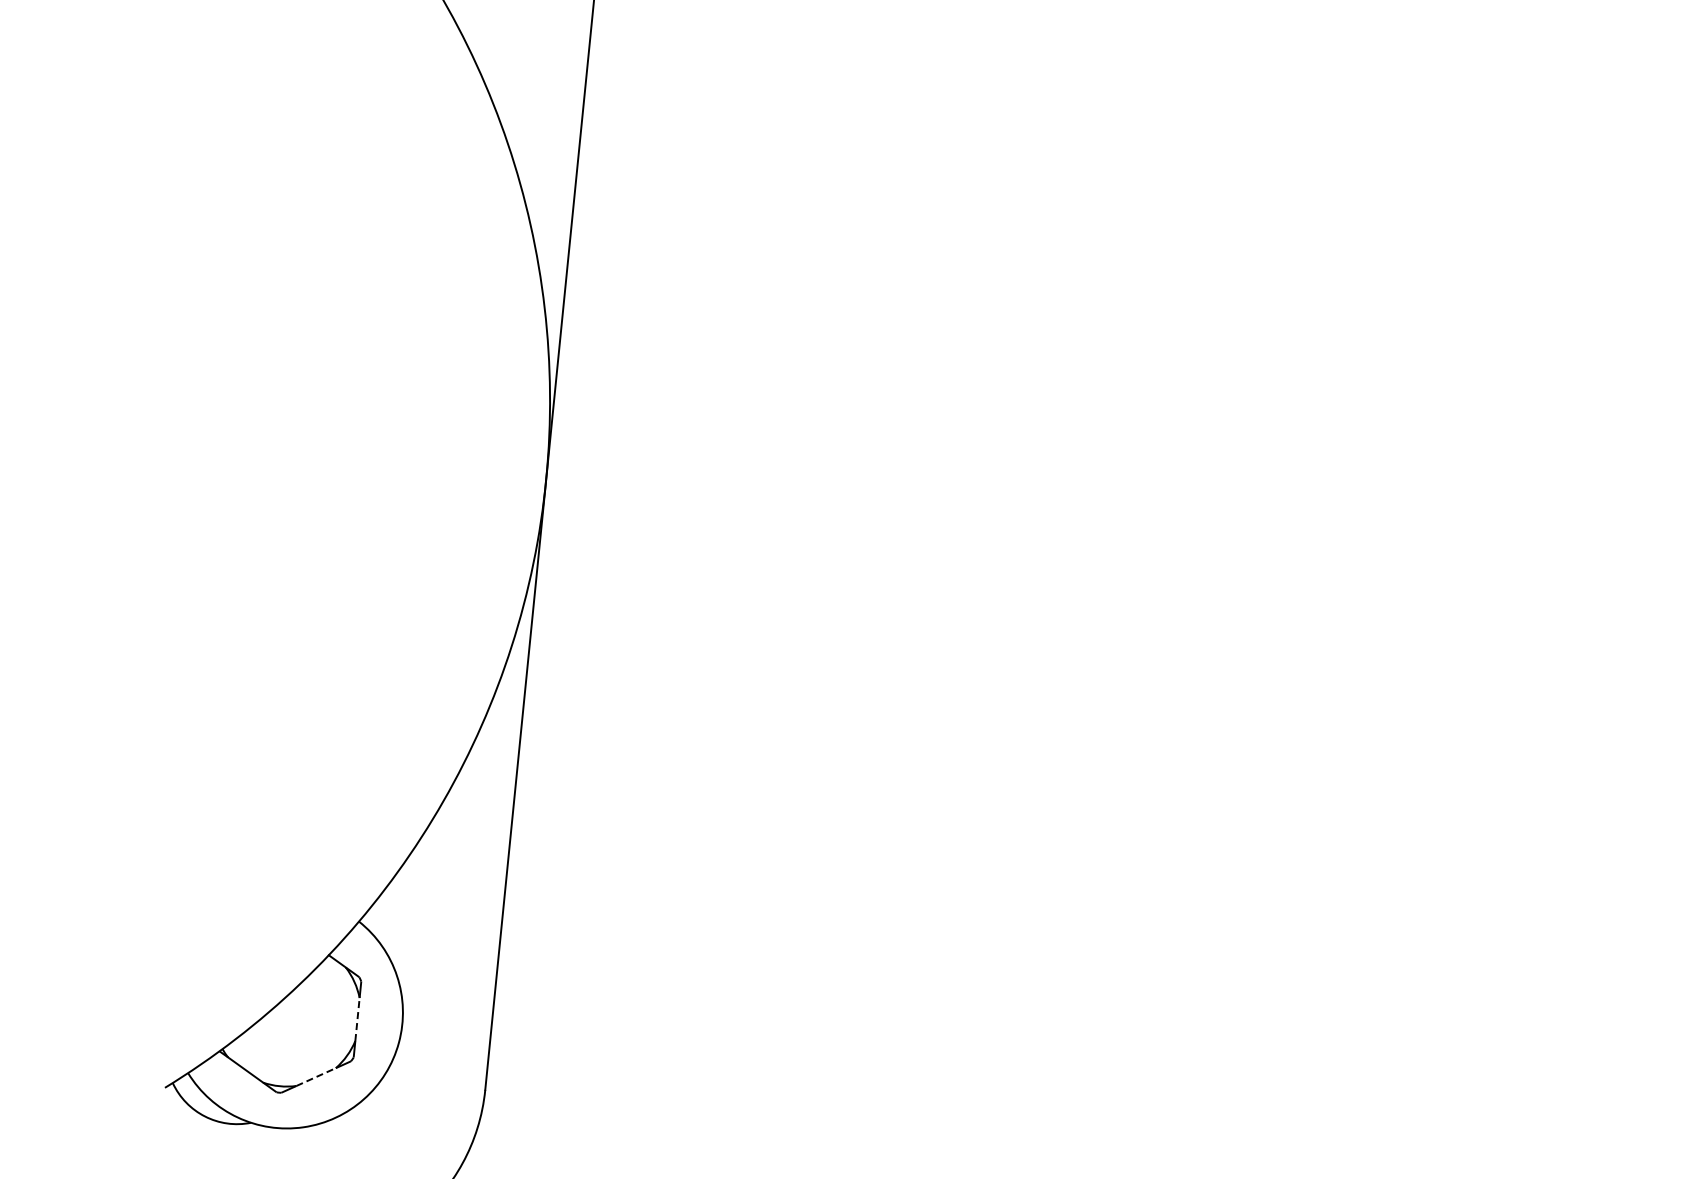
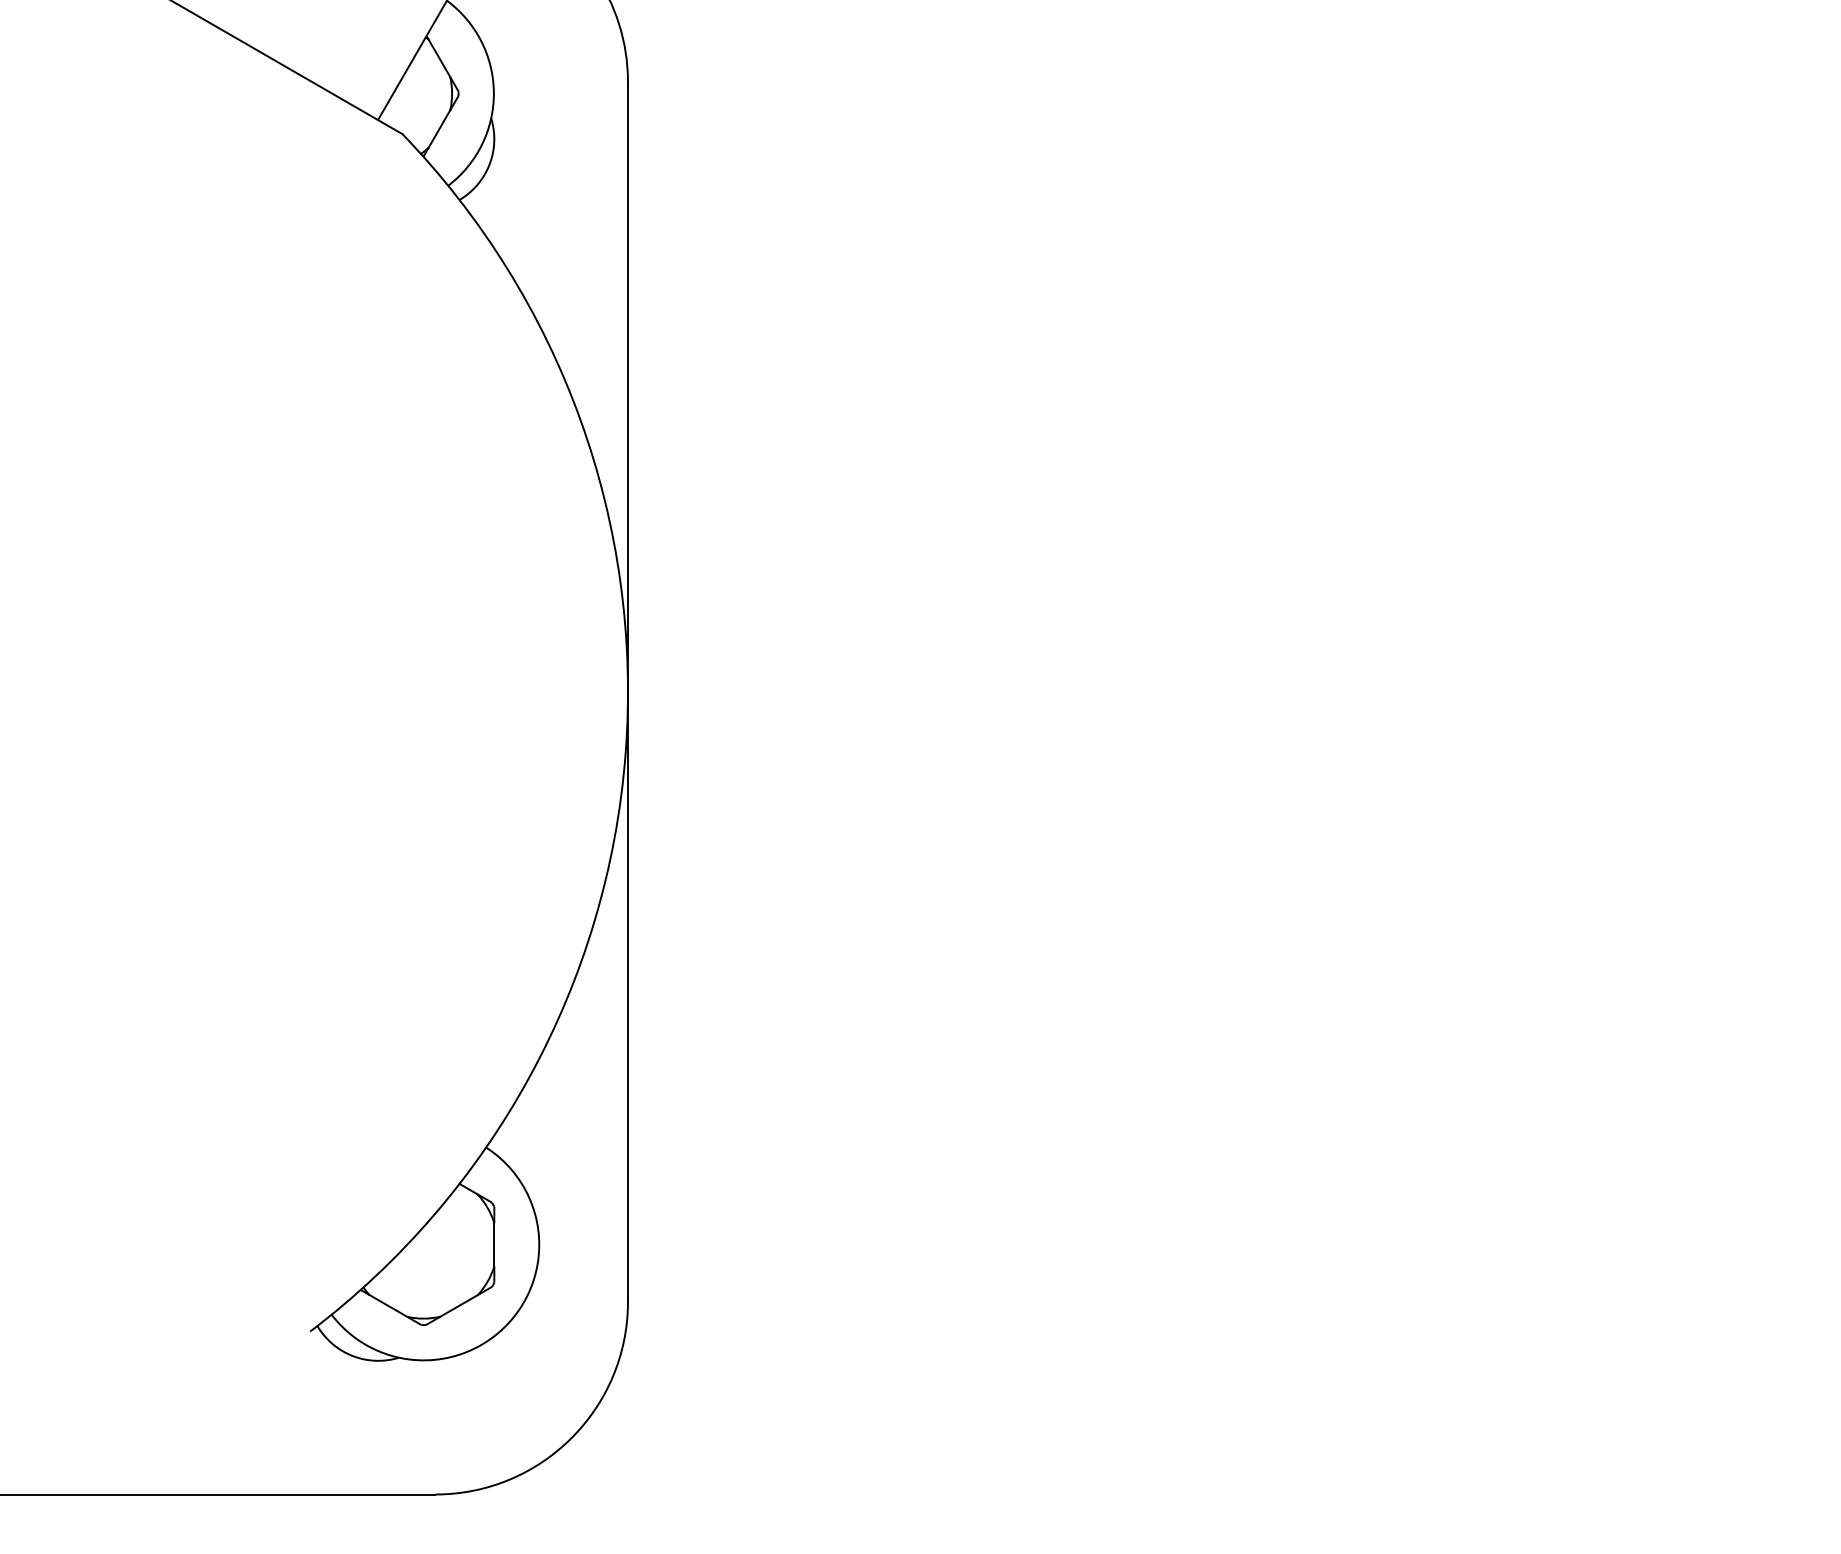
line: (357, 1019) -> (494, 1244), dashed -> solid
line: (316, 1076) -> (459, 1305), dashed -> solid

